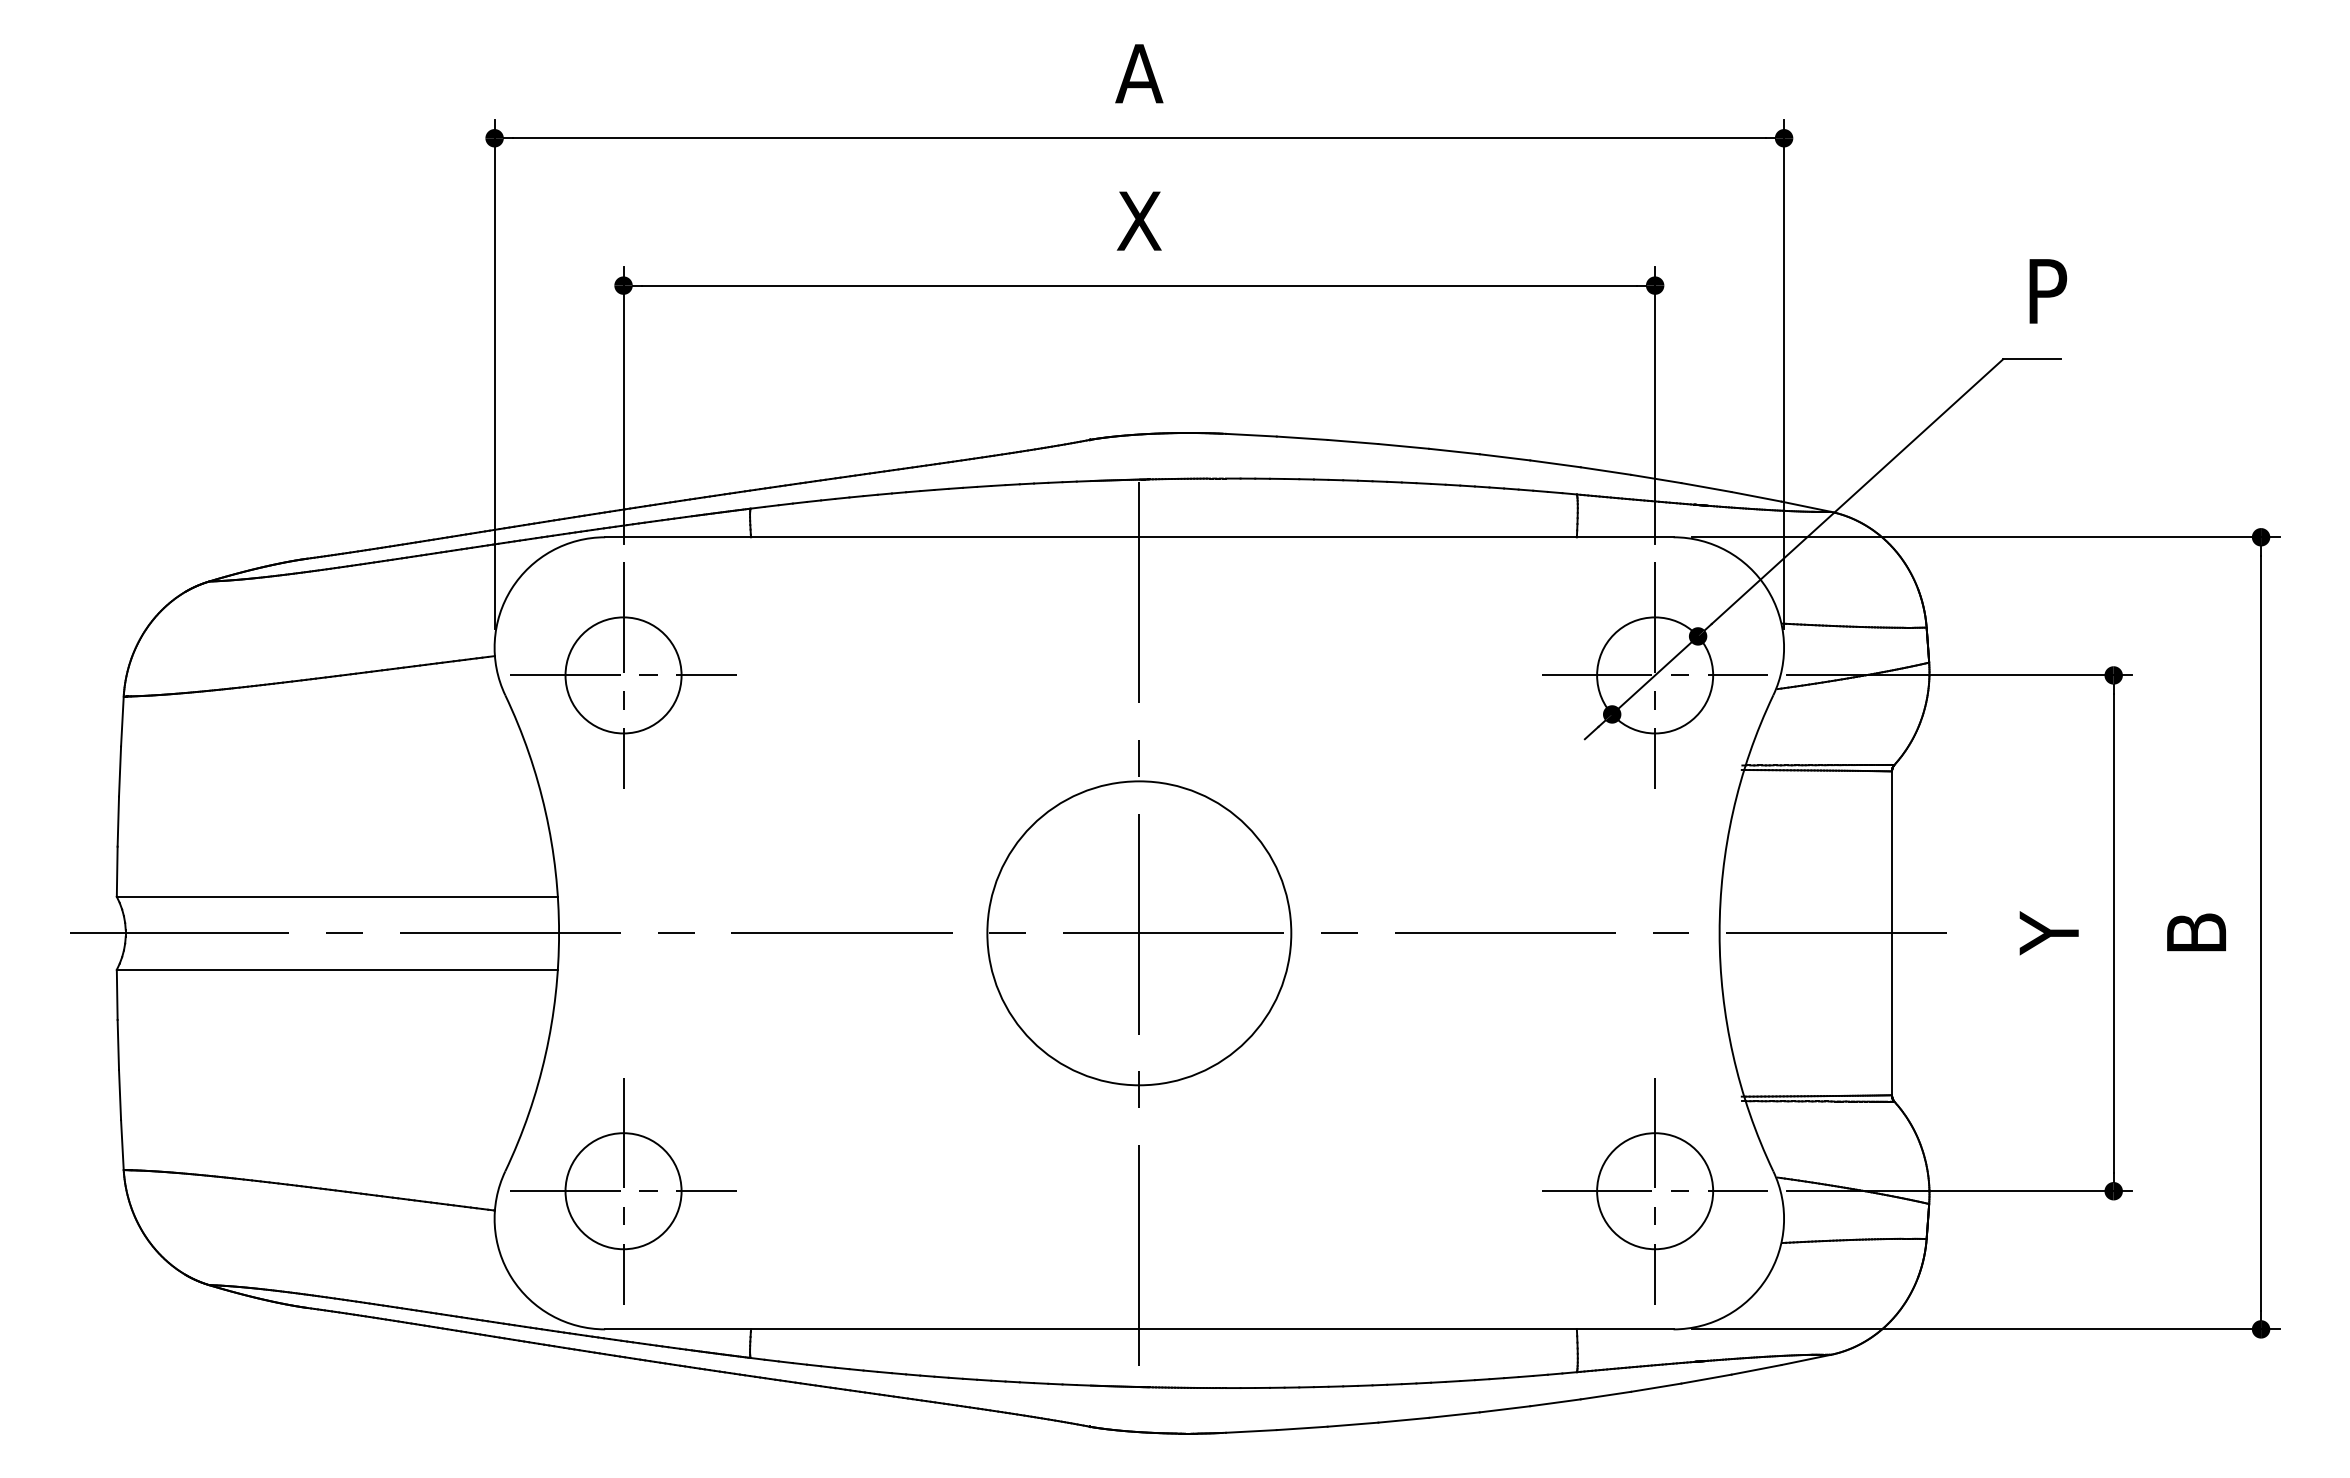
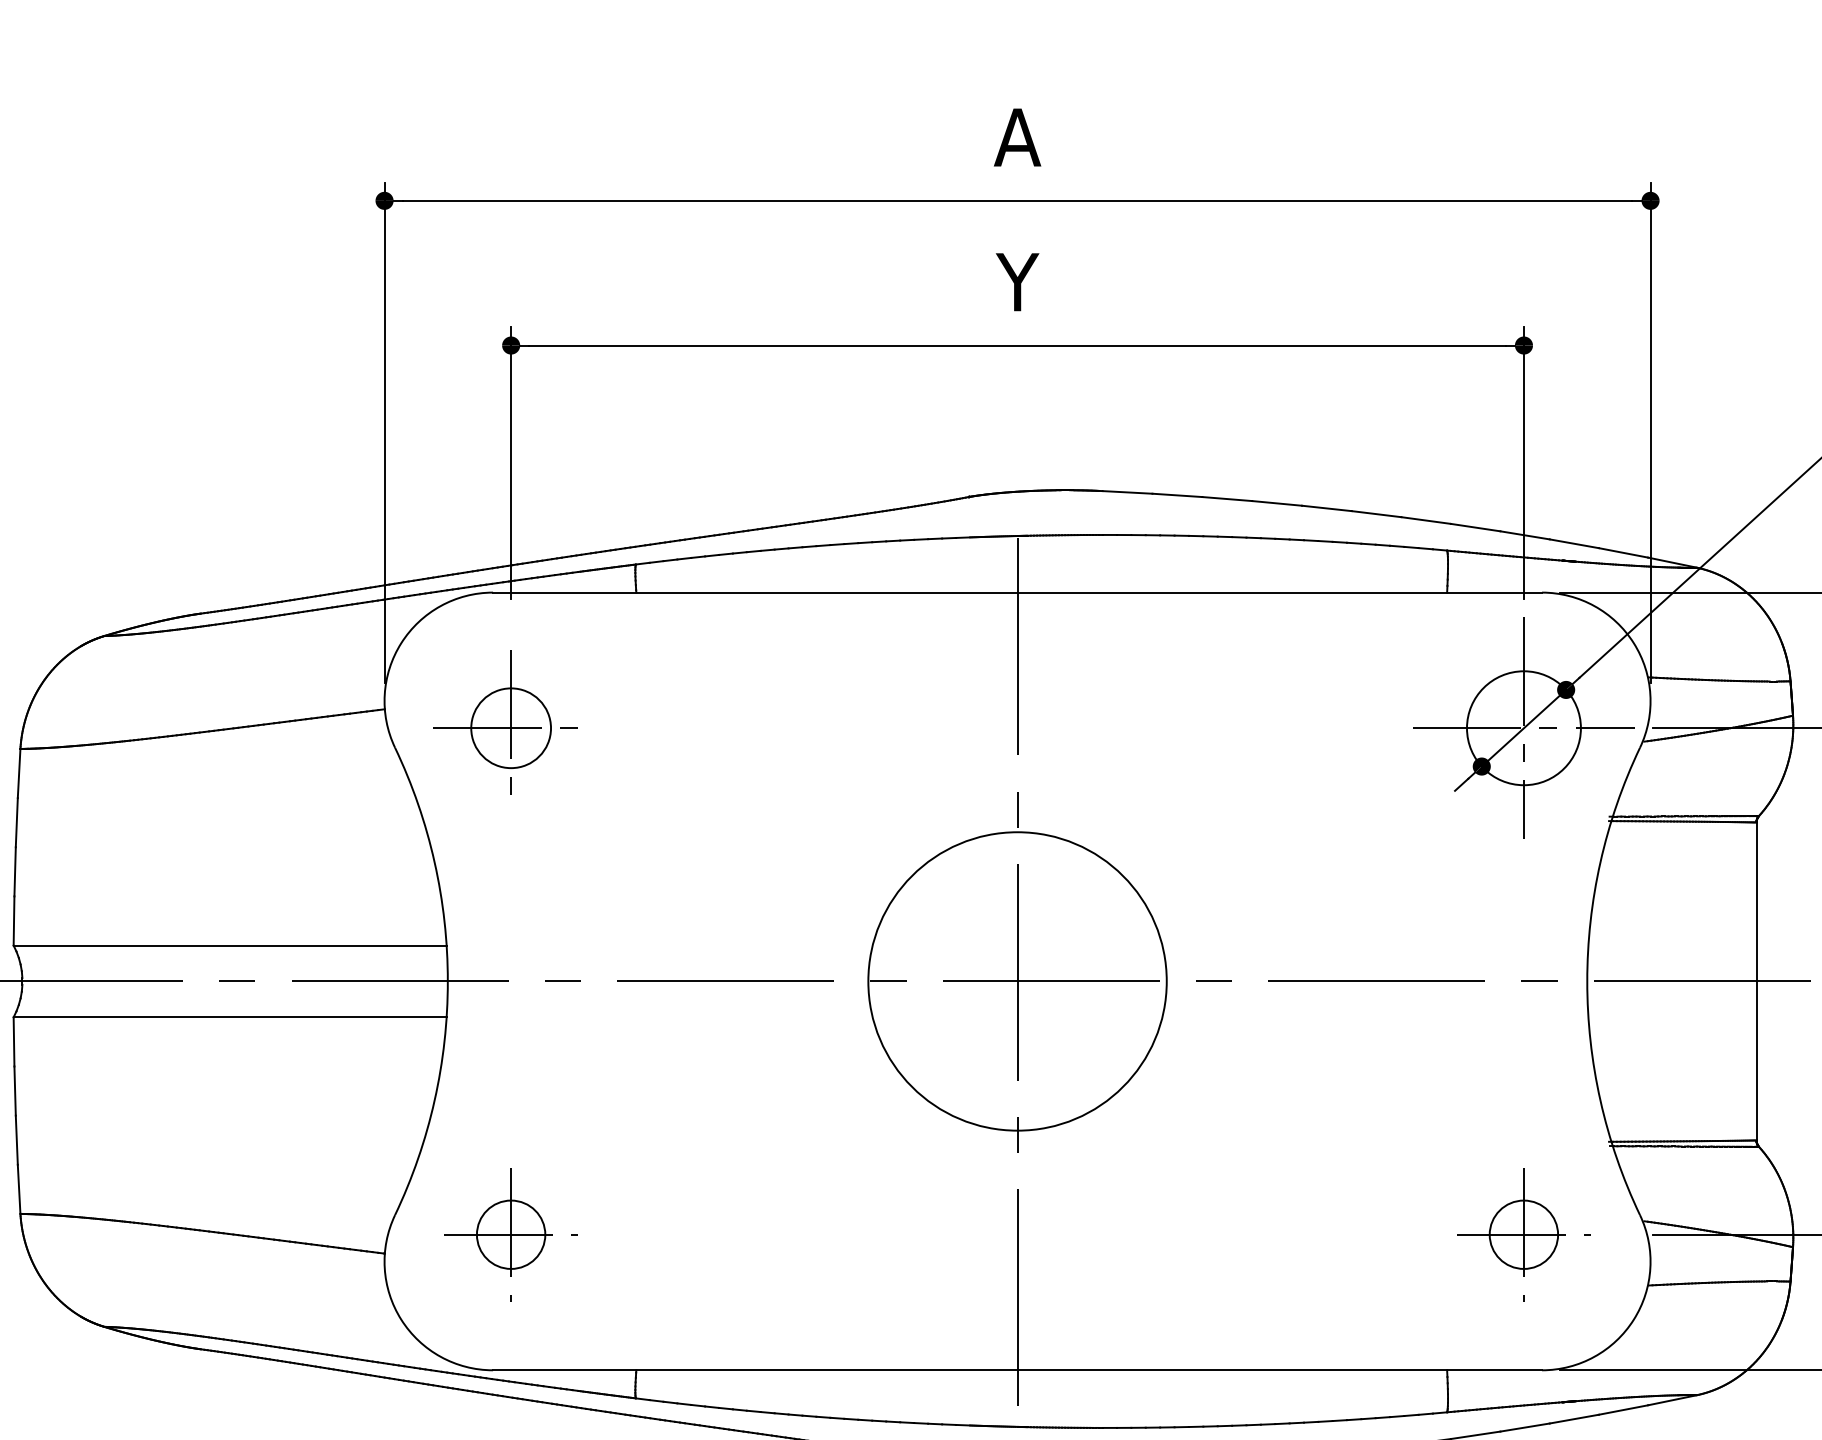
text: (1138, 220) -> (1016, 281), X -> Y
part: (623, 675) -> (511, 728), size x0.7
part: (623, 1191) -> (511, 1234), size x0.6
part: (1654, 1191) -> (1523, 1234), size x0.6

